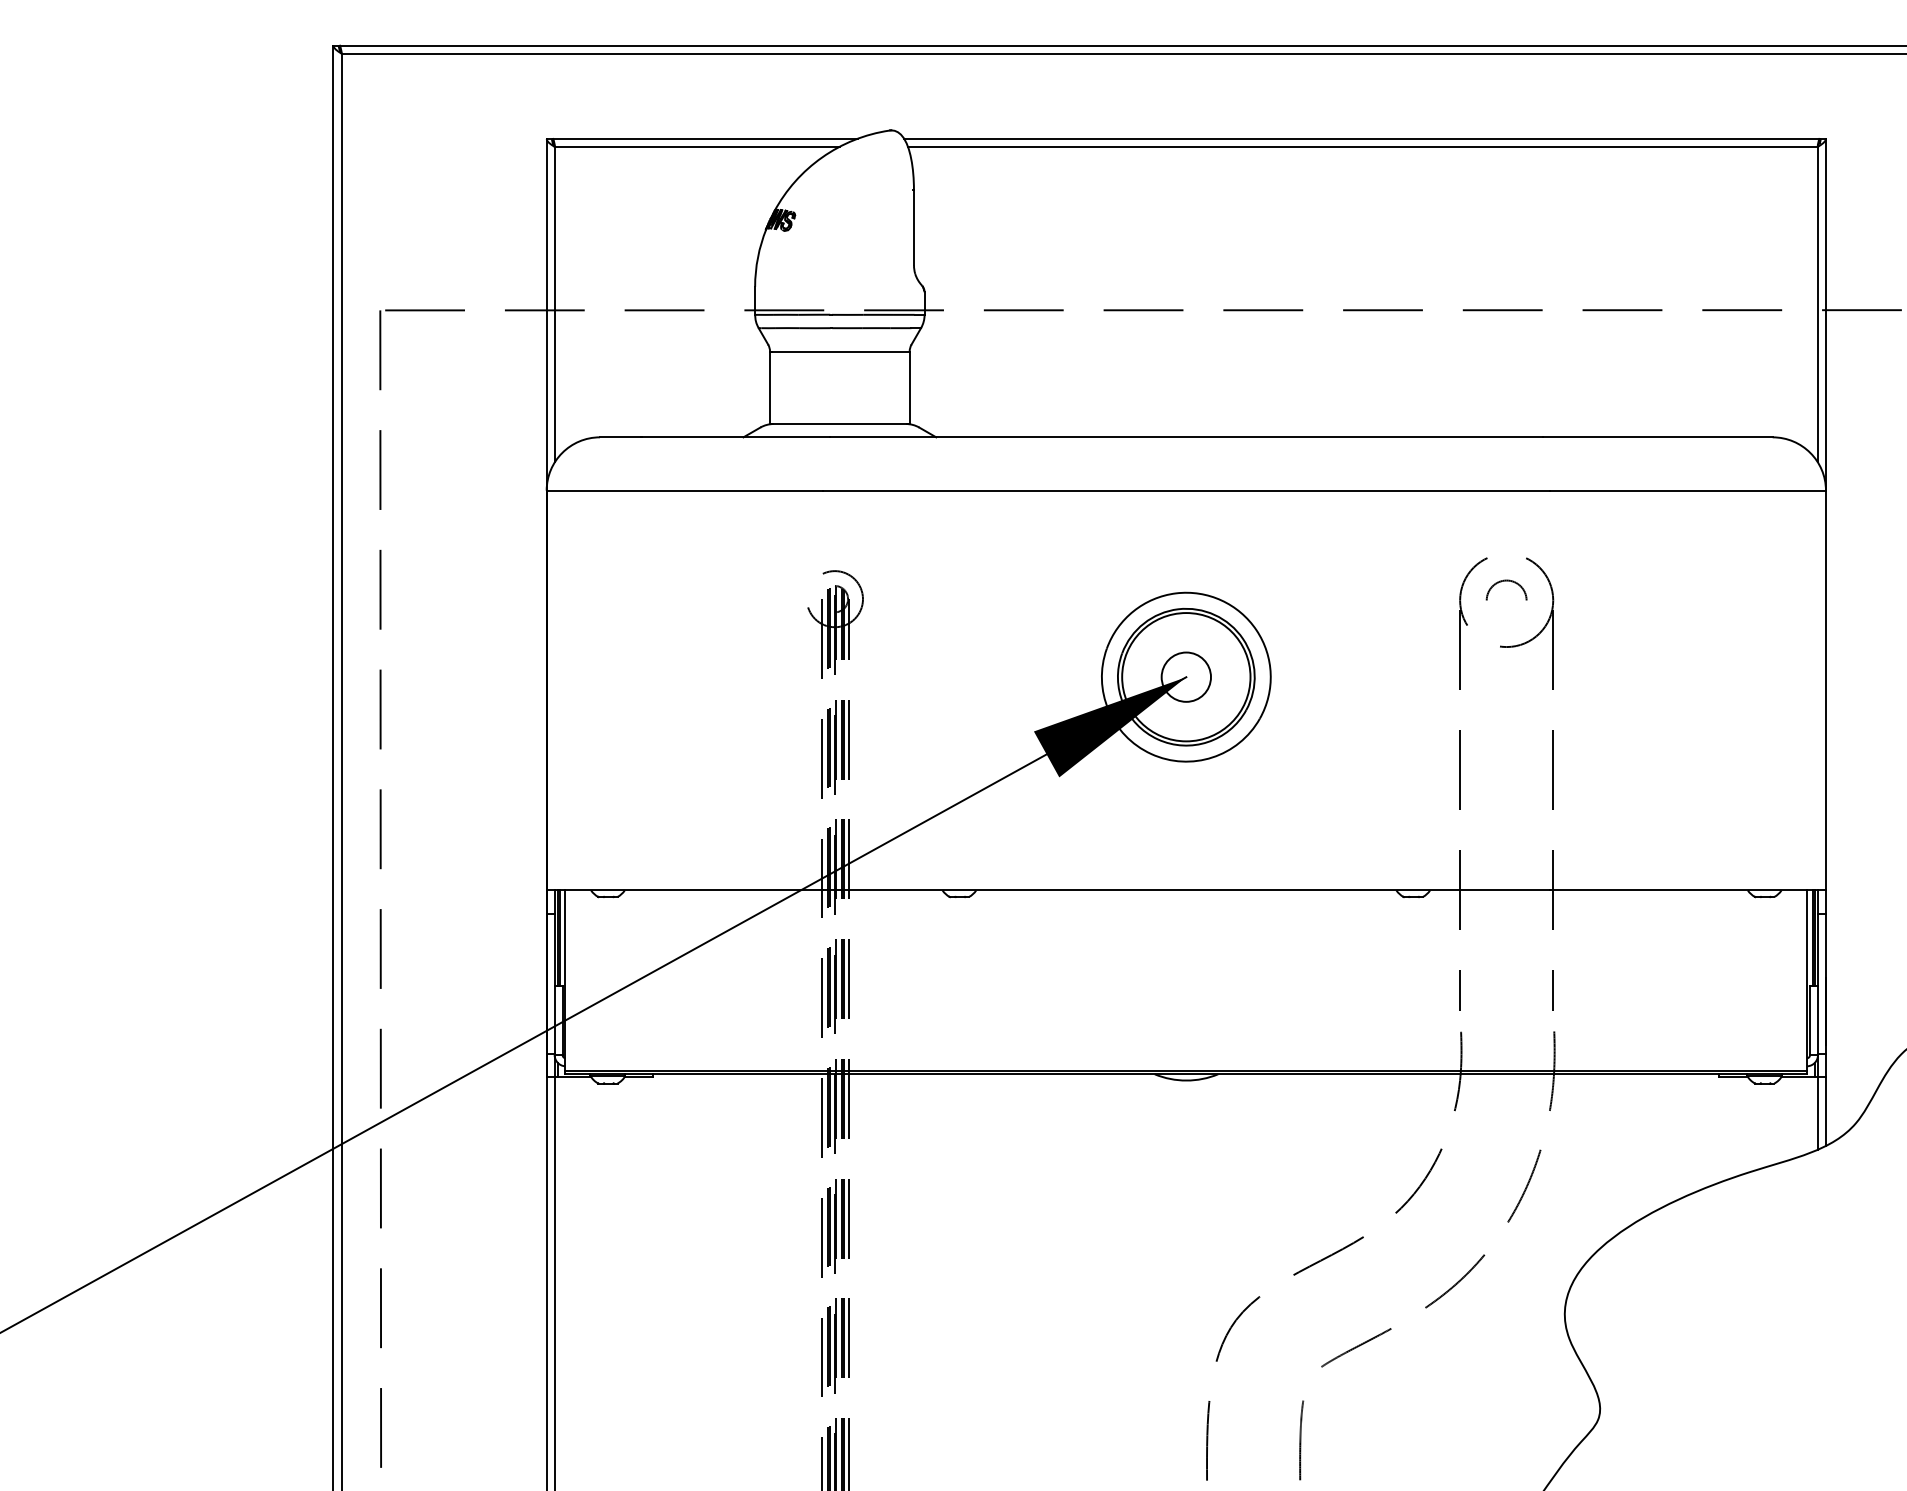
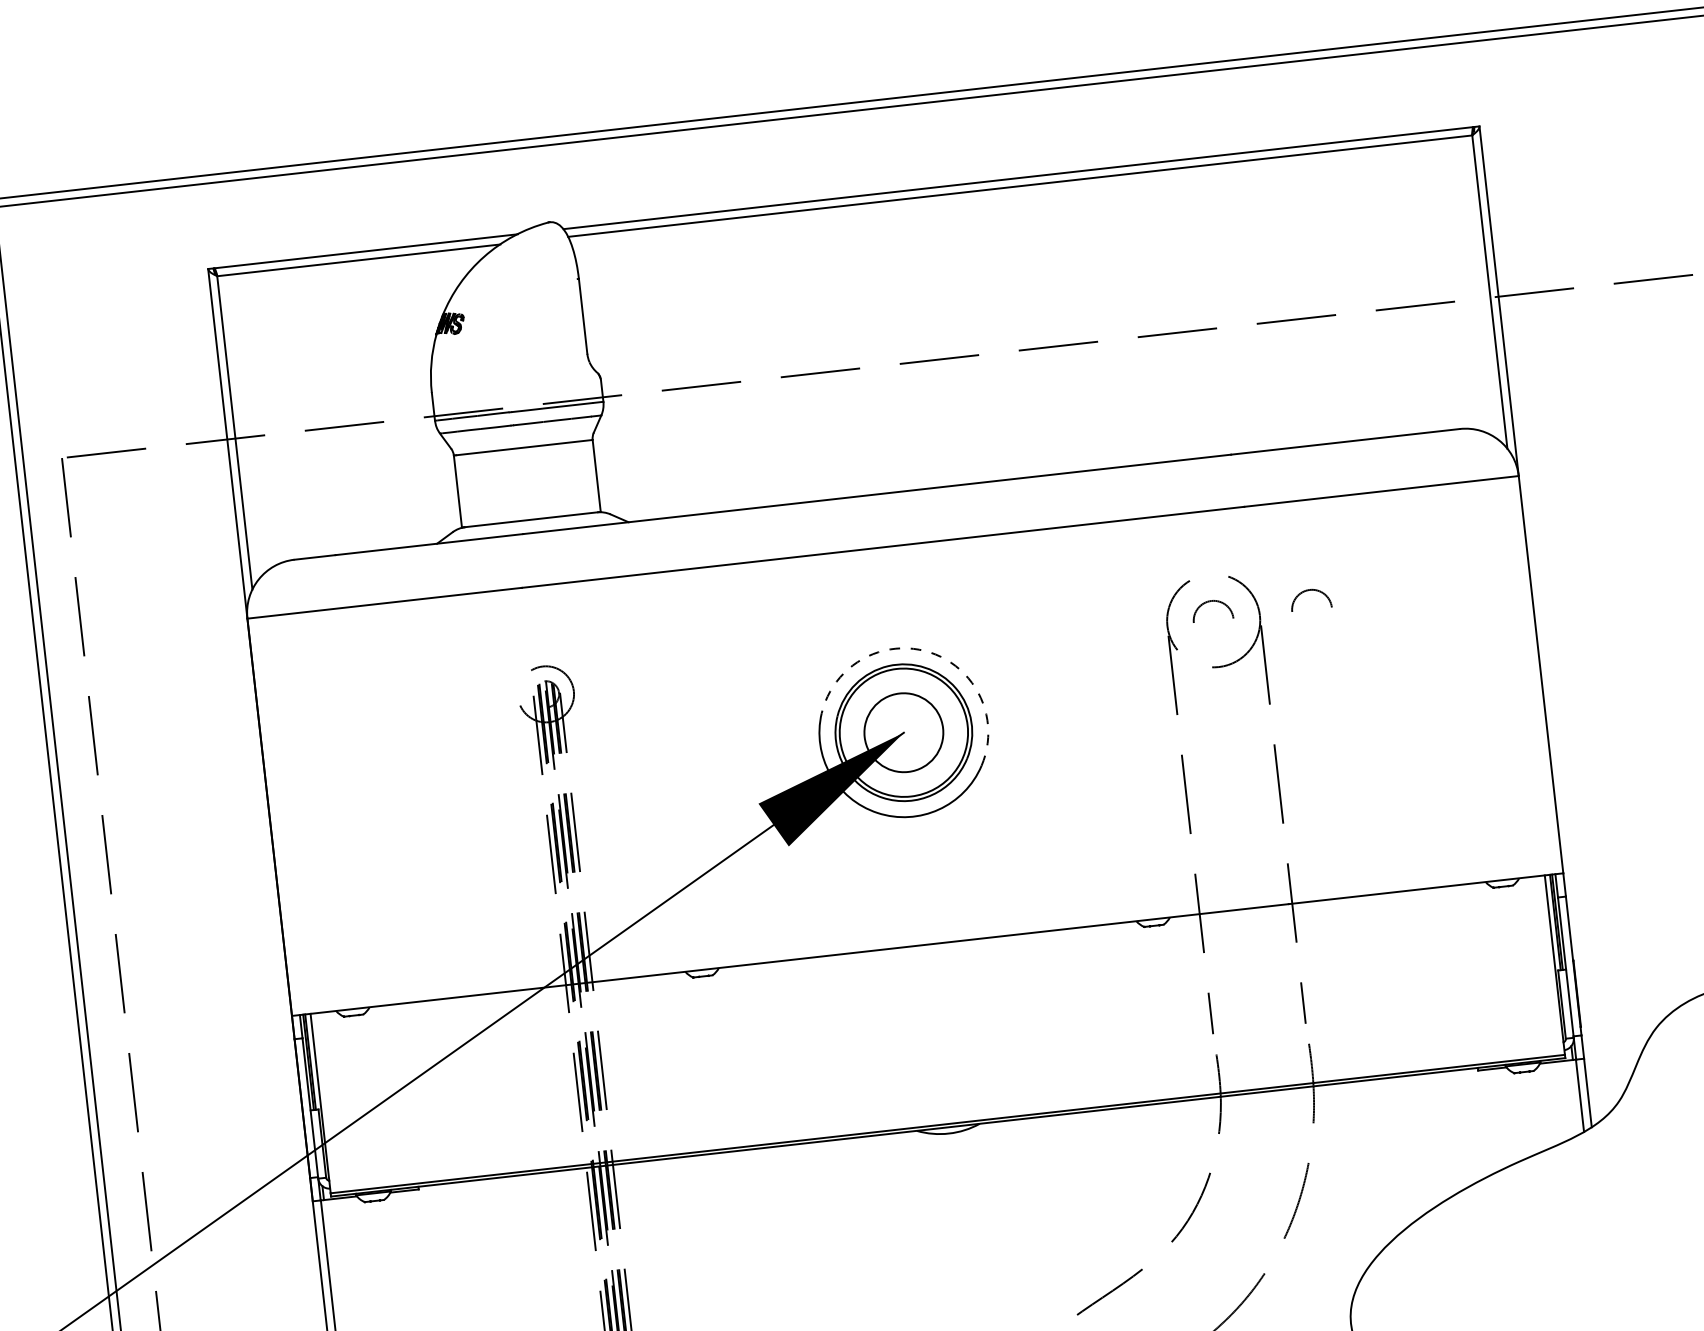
arc: (1605, 581) -> (1309, 590), added
arc: (1221, 600) -> (930, 652), solid -> dashed
circle: (1186, 676) -> (903, 732), size x1.6

